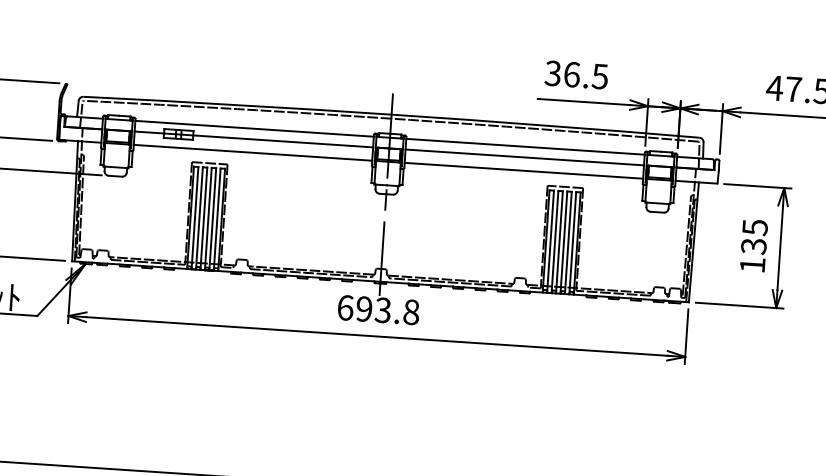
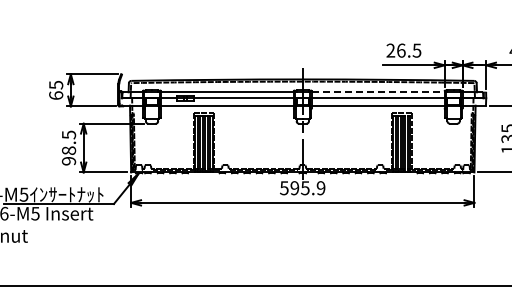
text: (552, 73) -> (390, 50), 36.5 -> 26.5
line: (526, 147) -> (378, 92), solid -> dashed
text: (378, 310) -> (302, 188), 693.8 -> 595.9

